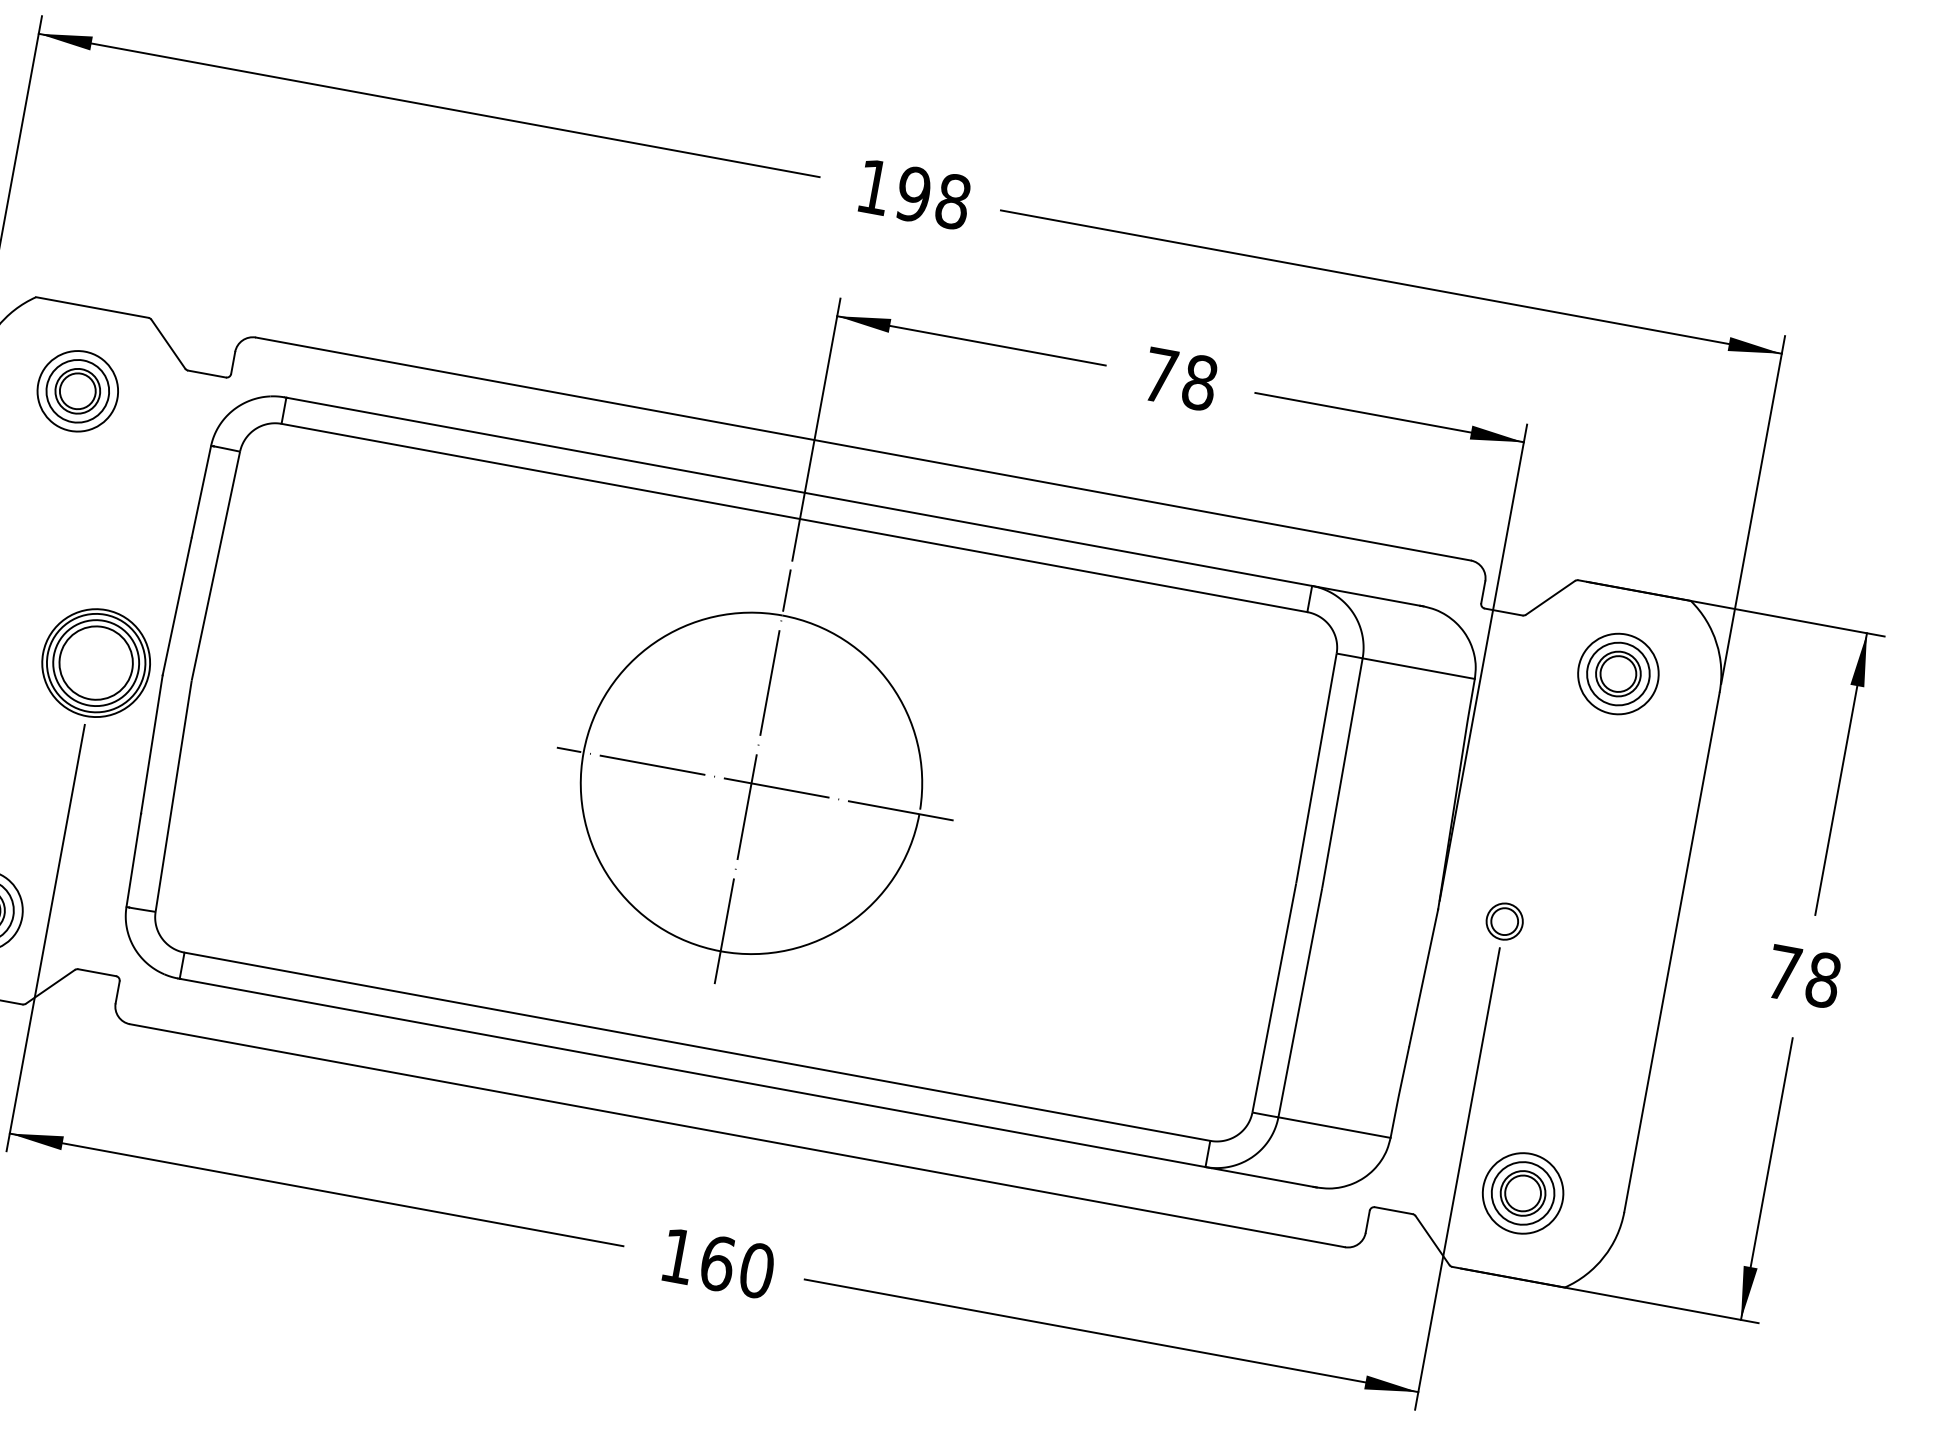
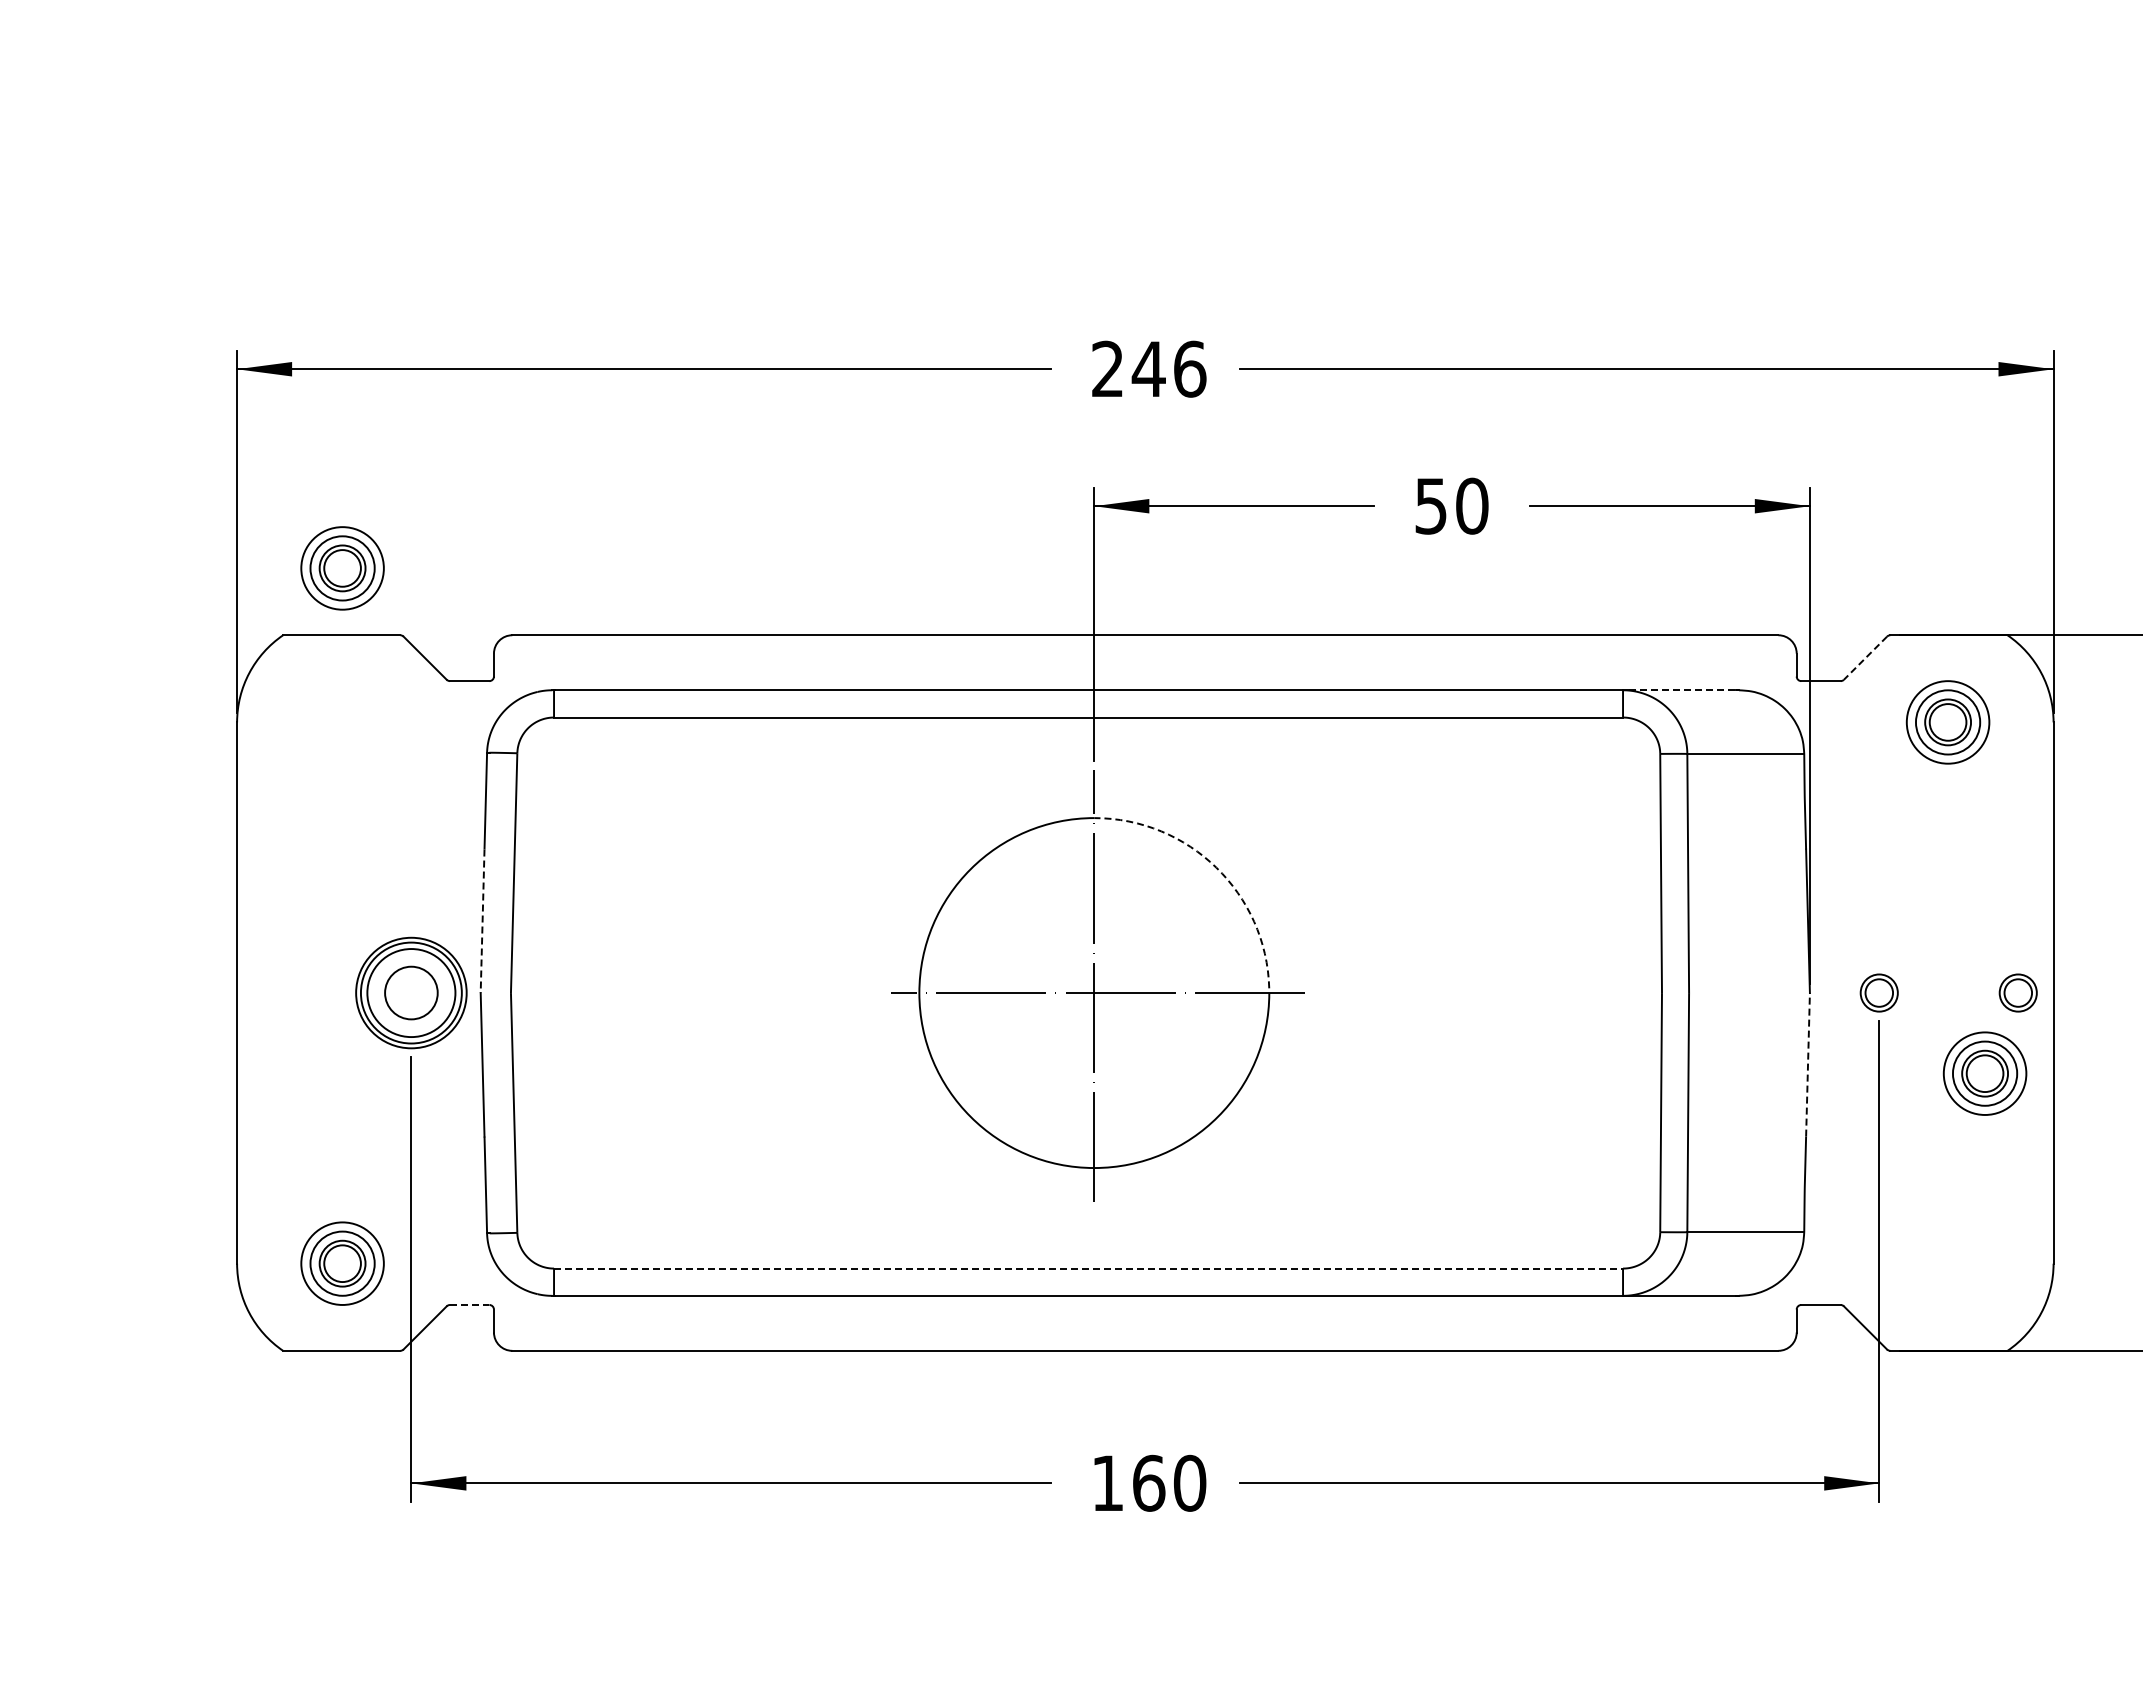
text: (914, 193) -> (1149, 368), 198 -> 246
text: (1179, 379) -> (1451, 506), 78 -> 50
part: (77, 391) -> (342, 568), moved
line: (1369, 596) -> (1682, 690), solid -> dashed
line: (1550, 598) -> (1865, 658), solid -> dashed
line: (177, 606) -> (482, 921), solid -> dashed
circle: (96, 662) -> (411, 992), size x0.7
arc: (890, 684) -> (1216, 867), solid -> dashed
part: (1637, 945) -> (2017, 992), added
line: (97, 972) -> (469, 1304), solid -> dashed
line: (1424, 977) -> (1808, 1064), solid -> dashed
line: (698, 1046) -> (1089, 1268), solid -> dashed
part: (1522, 1193) -> (1984, 1073), moved

